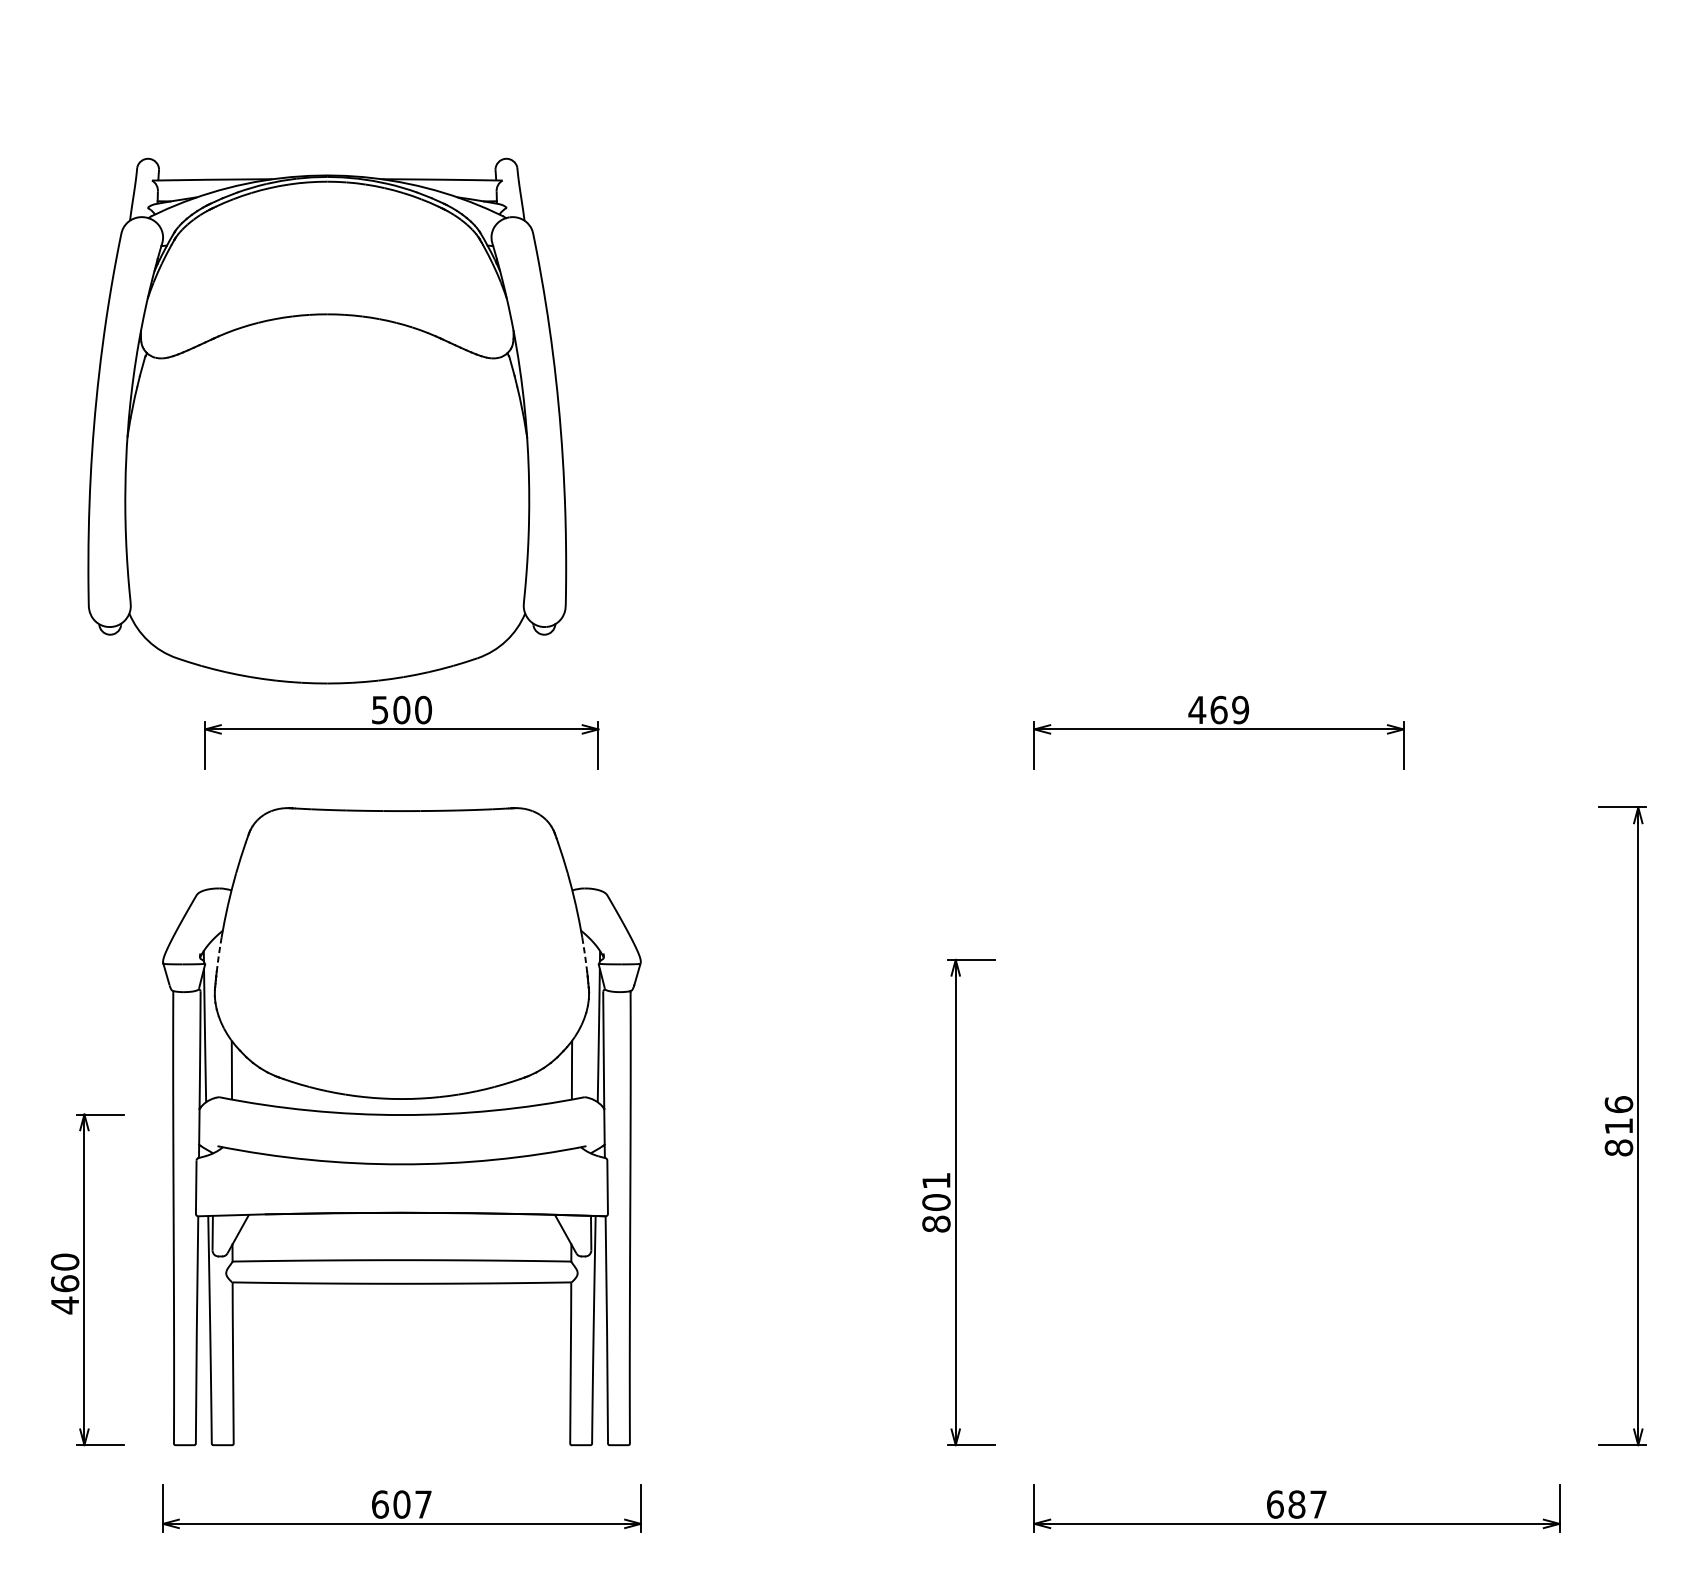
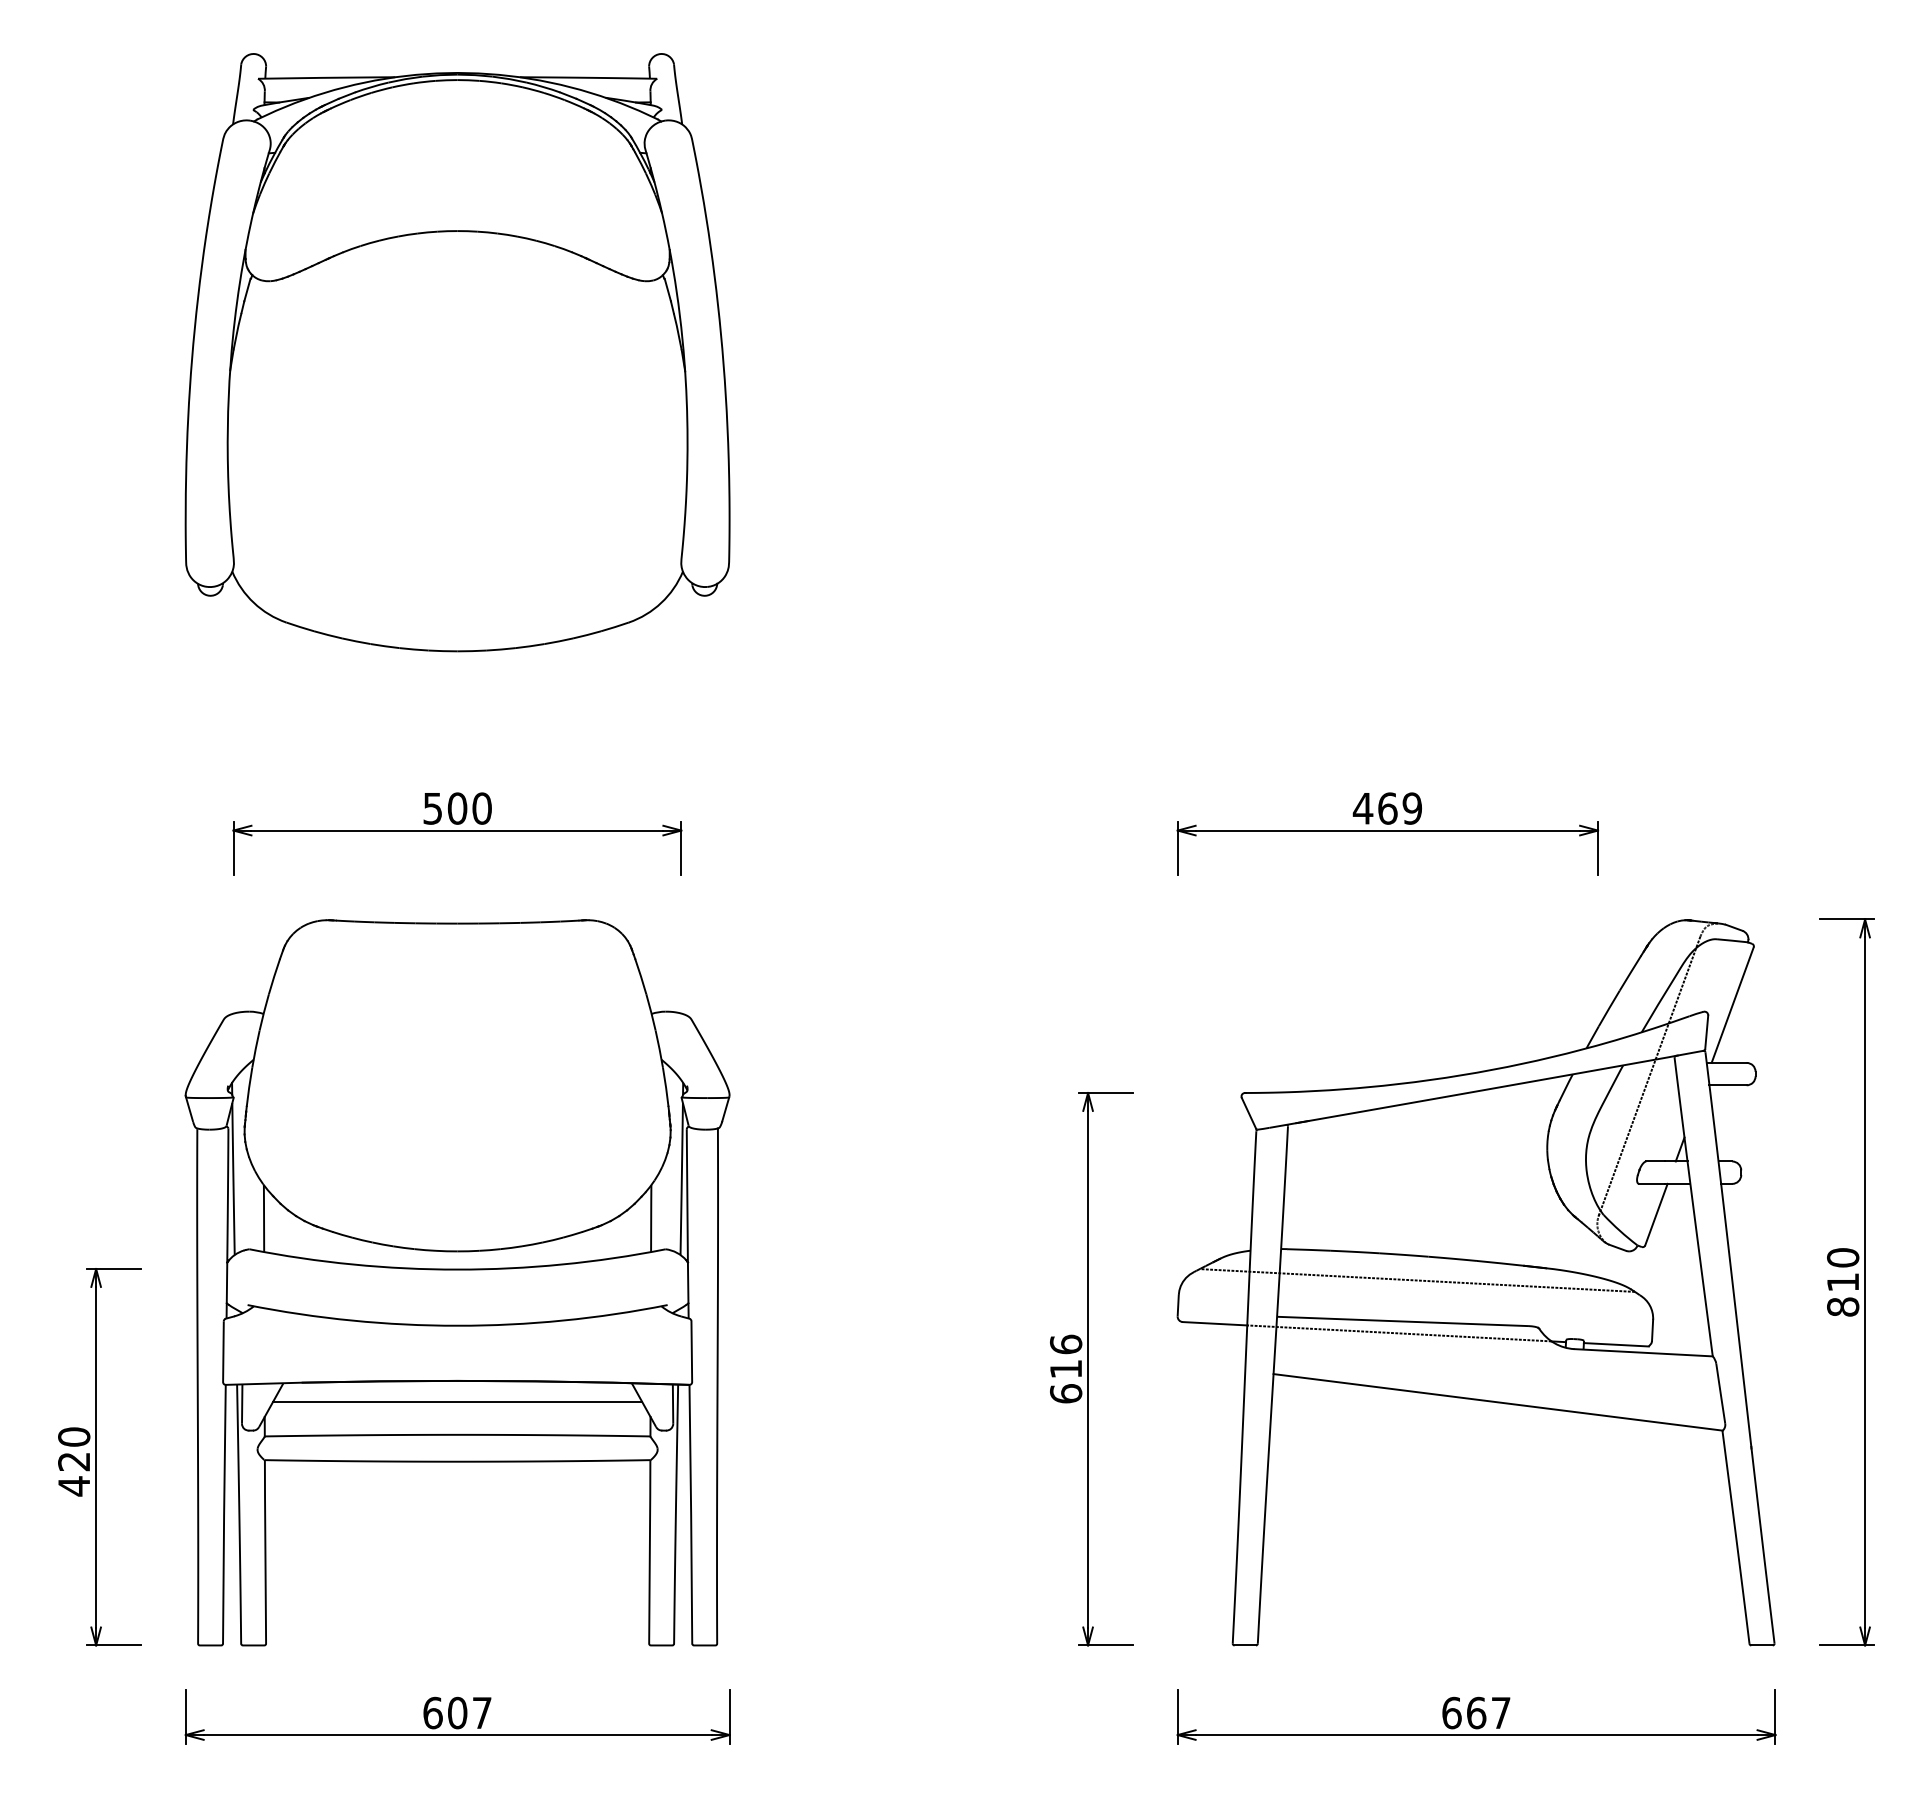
part: (327, 421) -> (457, 352), moved
line: (219, 955) -> (249, 1087), dashed -> solid
line: (585, 955) -> (666, 1087), dashed -> solid
text: (1619, 1104) -> (1843, 1257), 816 -> 810
part: (1296, 1126) -> (1475, 1282), added
text: (936, 1201) -> (1066, 1368), 801 -> 616
line: (401, 1230) -> (457, 1401), added
text: (65, 1283) -> (74, 1461), 460 -> 420
text: (1296, 1504) -> (1476, 1712), 687 -> 667

